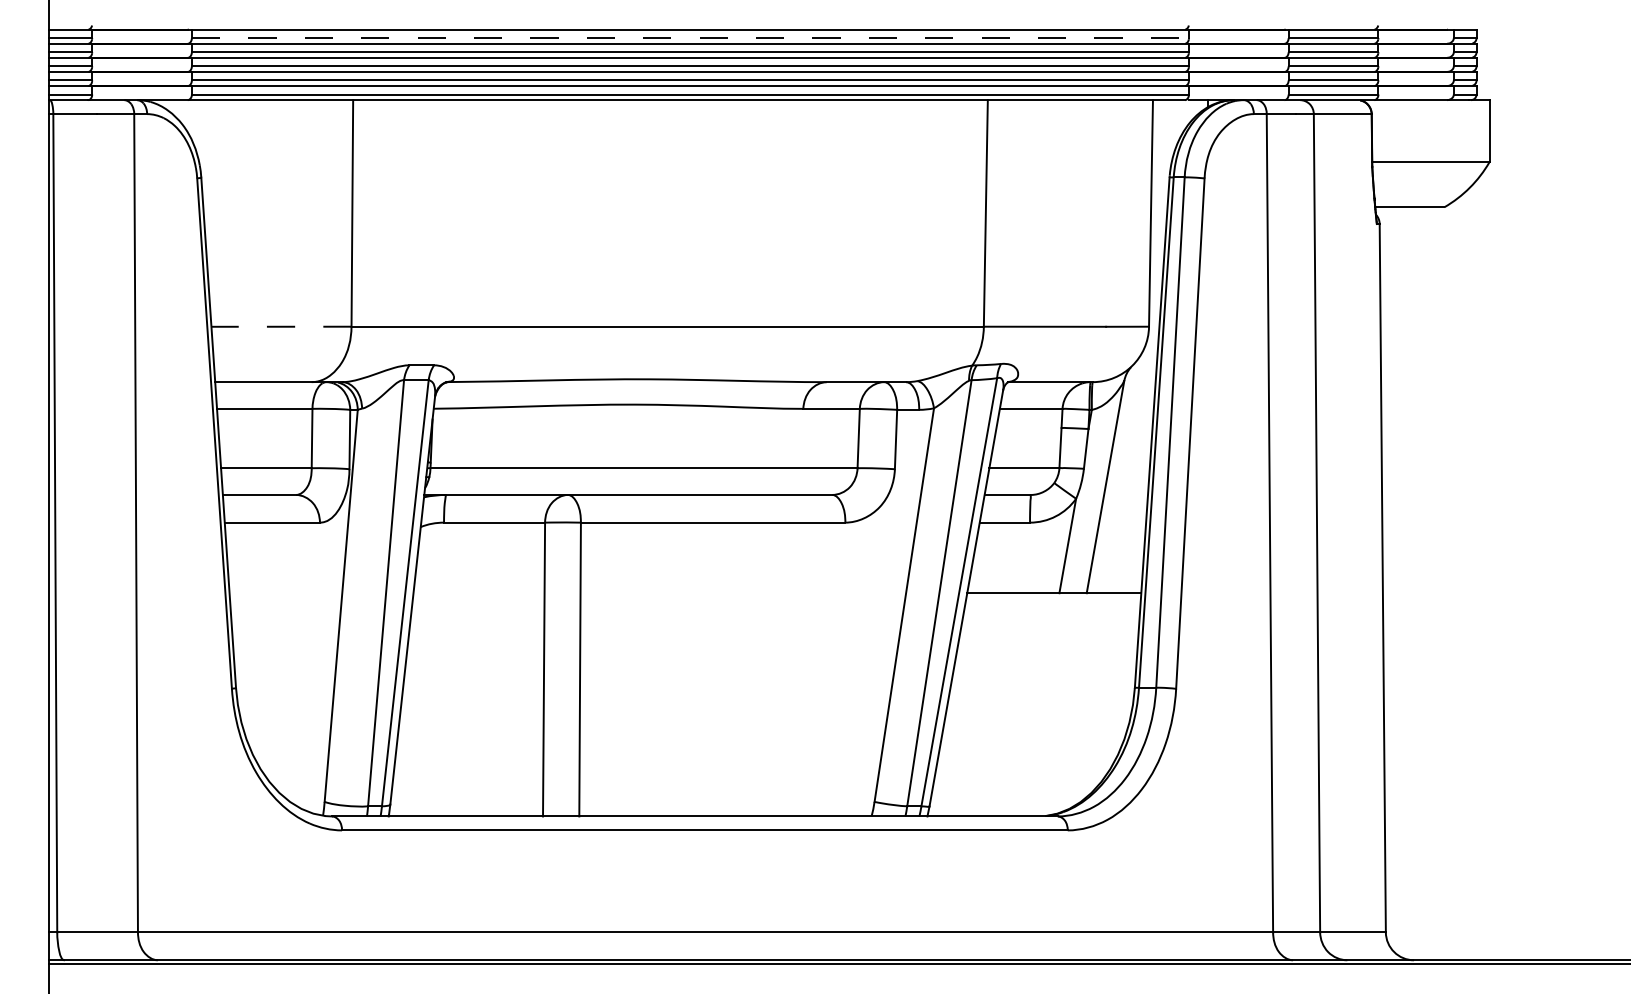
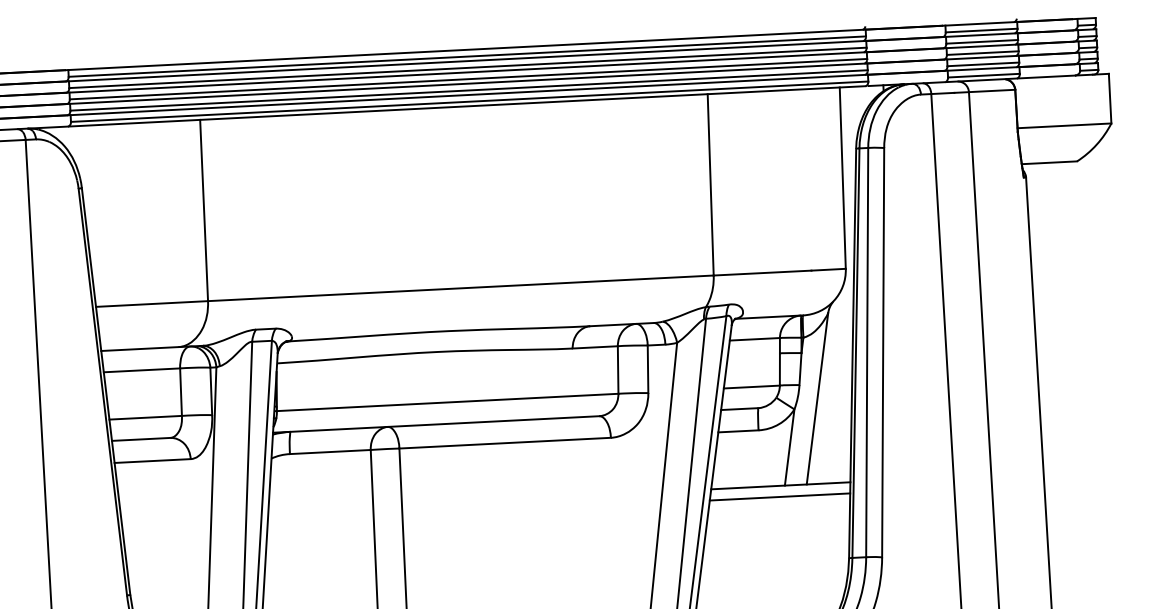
line: (690, 38) -> (467, 56), dashed -> solid
line: (281, 326) -> (152, 303), dashed -> solid
line: (1052, 607) -> (779, 497), added

